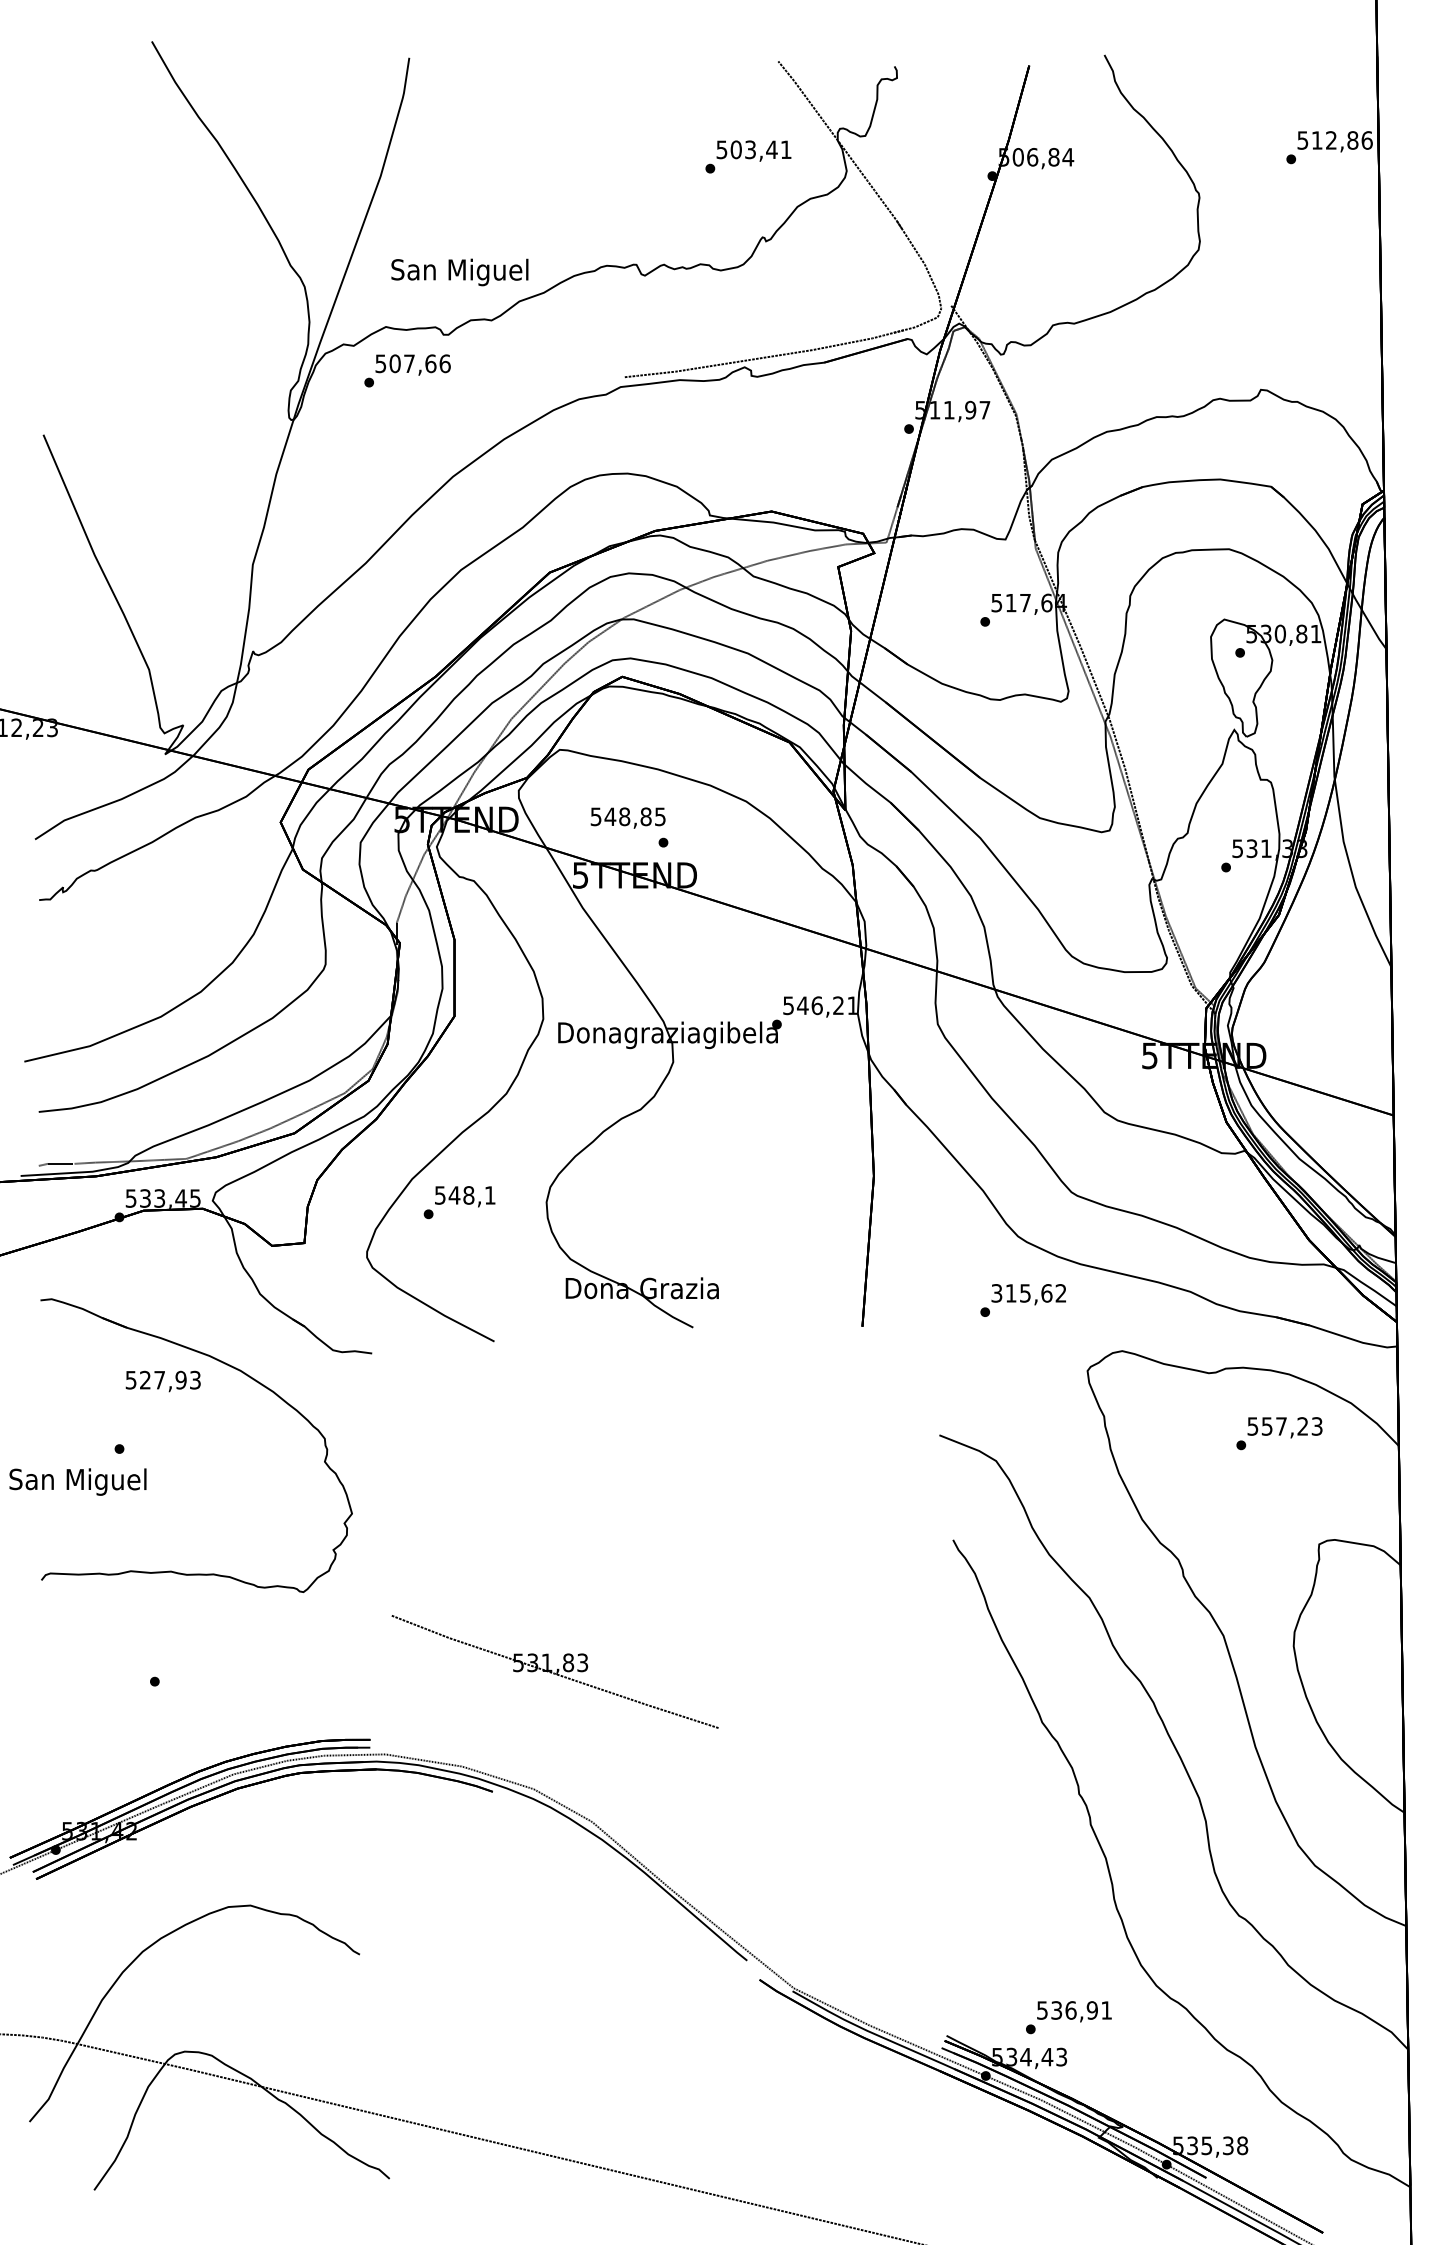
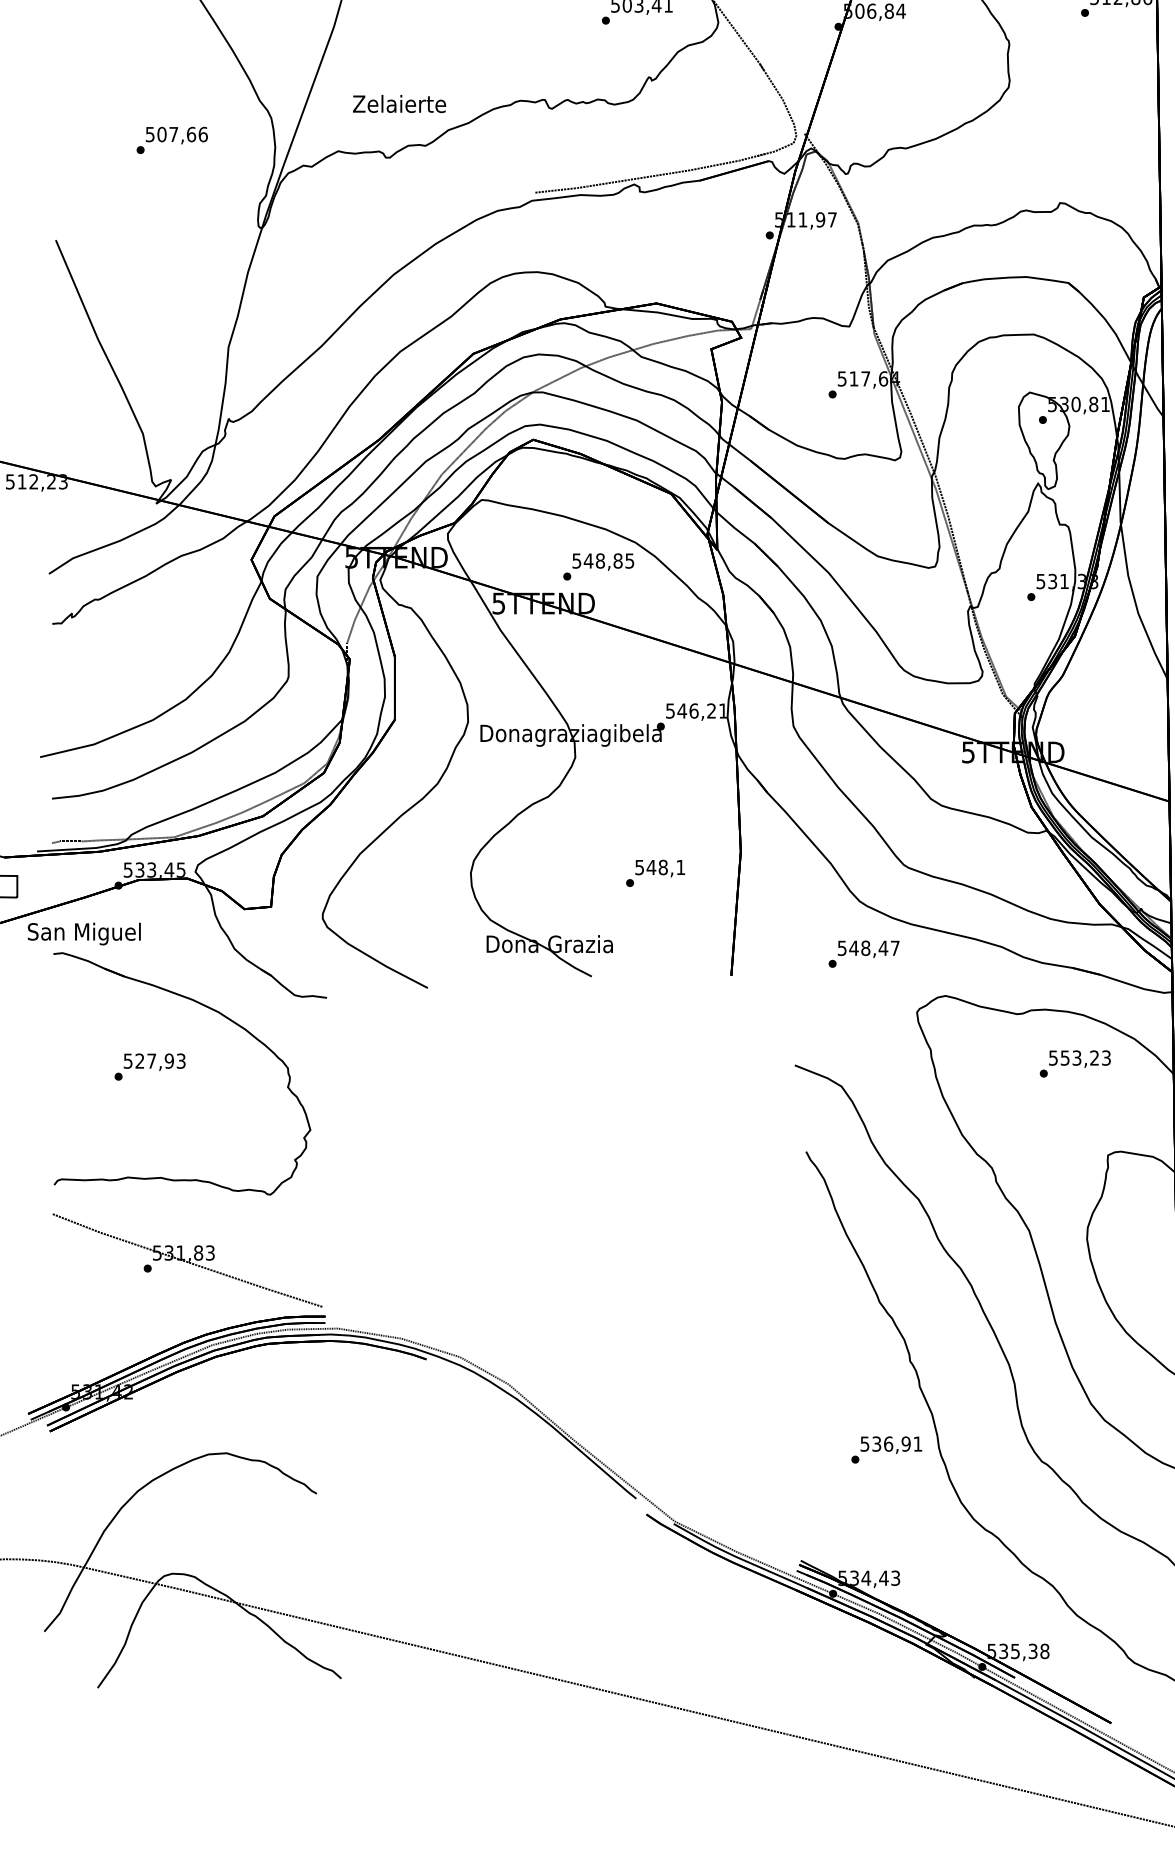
text: (459, 272) -> (399, 106), San Miguel -> Zelaierte
text: (407, 370) -> (172, 140), moved
text: (627, 817) -> (602, 561), moved
text: (459, 1202) -> (655, 873), moved
text: (1029, 1293) -> (869, 948), 315,62 -> 548,47
text: (162, 1381) -> (154, 1062), moved
text: (1281, 1426) -> (1076, 1058), 557,23 -> 553,23
text: (77, 1481) -> (83, 933), moved
part: (554, 1671) -> (187, 1260), moved
text: (1068, 2017) -> (886, 1449), moved

